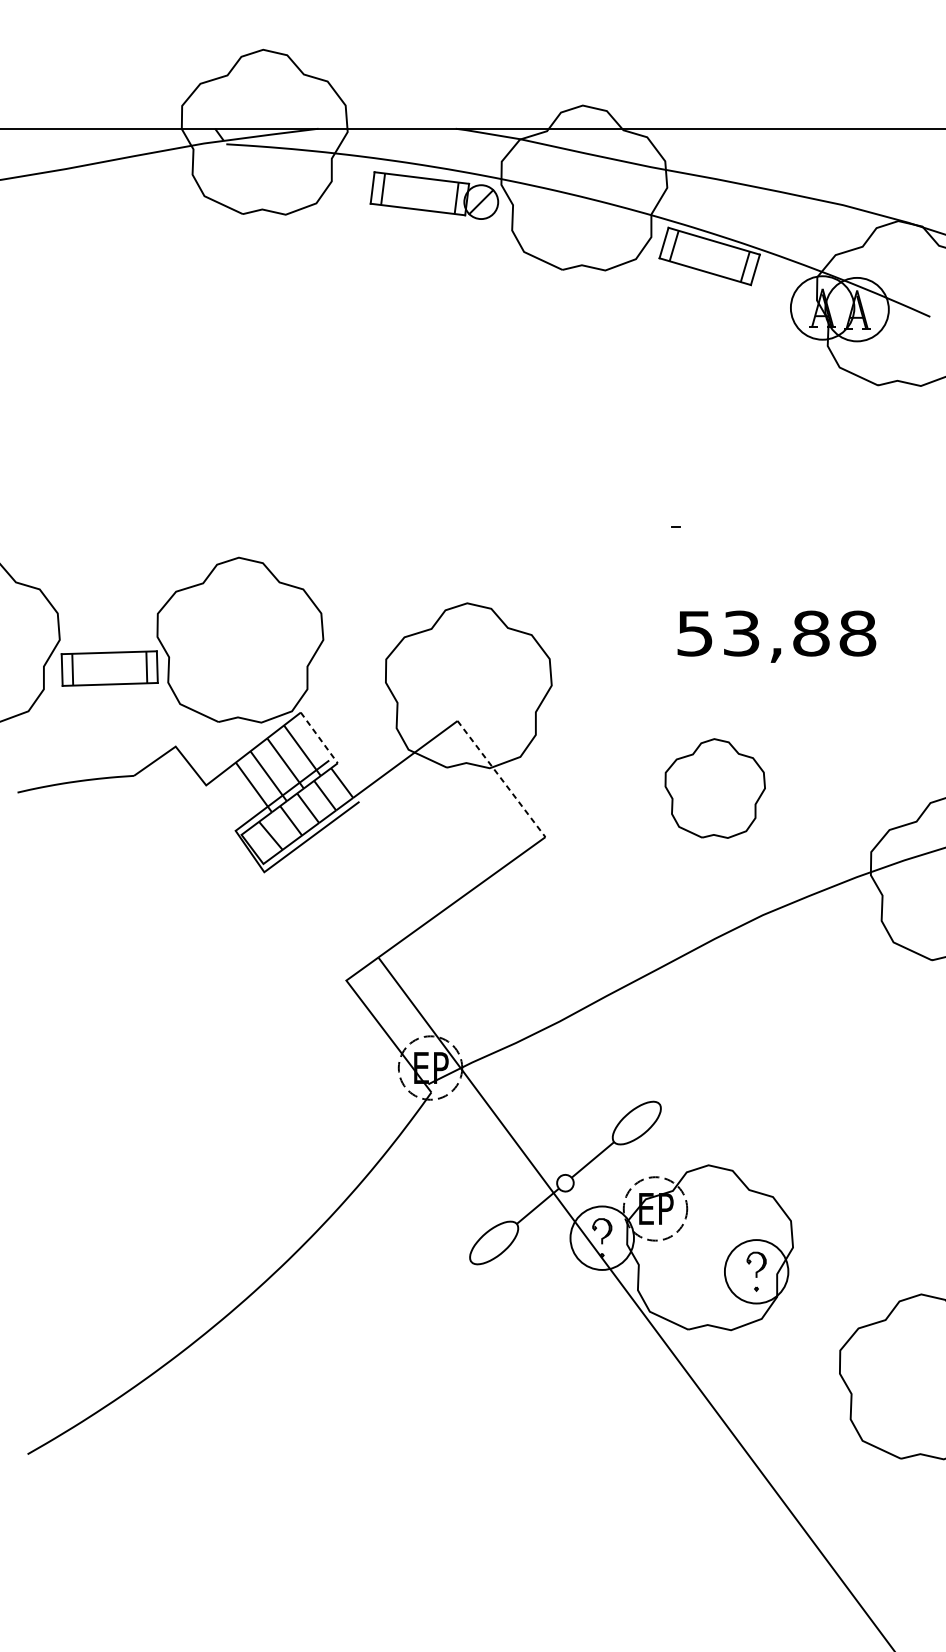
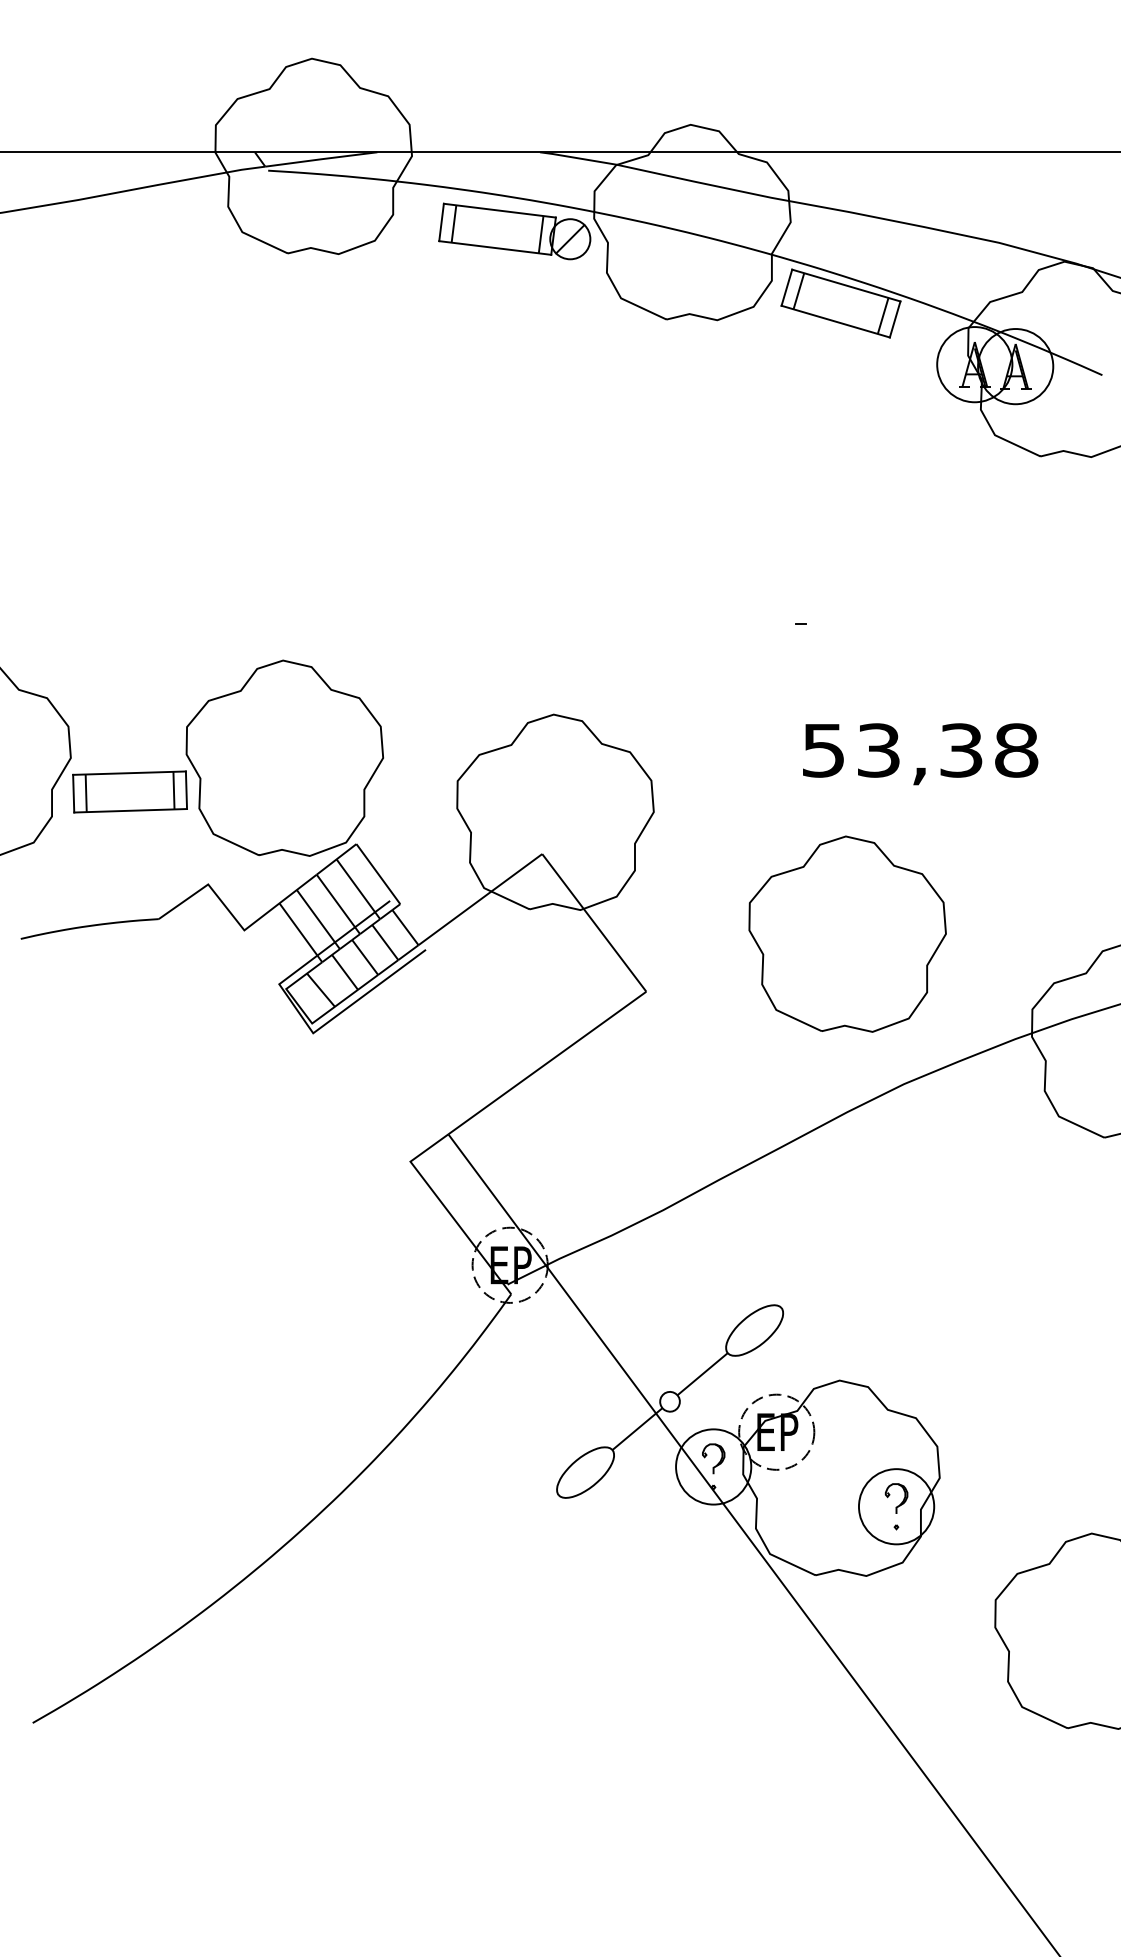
text: (811, 633) -> (961, 750), 53,88 -> 53,38
line: (319, 738) -> (378, 874), dashed -> solid
line: (501, 779) -> (594, 923), dashed -> solid
part: (715, 788) -> (847, 933), size x1.67

